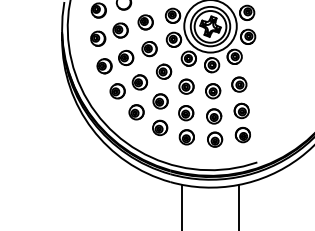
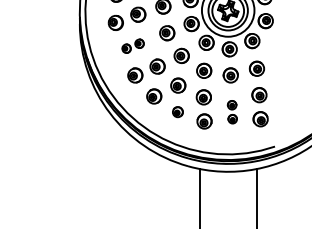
part: (115, 61) -> (133, 45), size x0.6
part: (160, 127) -> (178, 111), size x0.7
part: (214, 127) -> (232, 111), size x0.6

